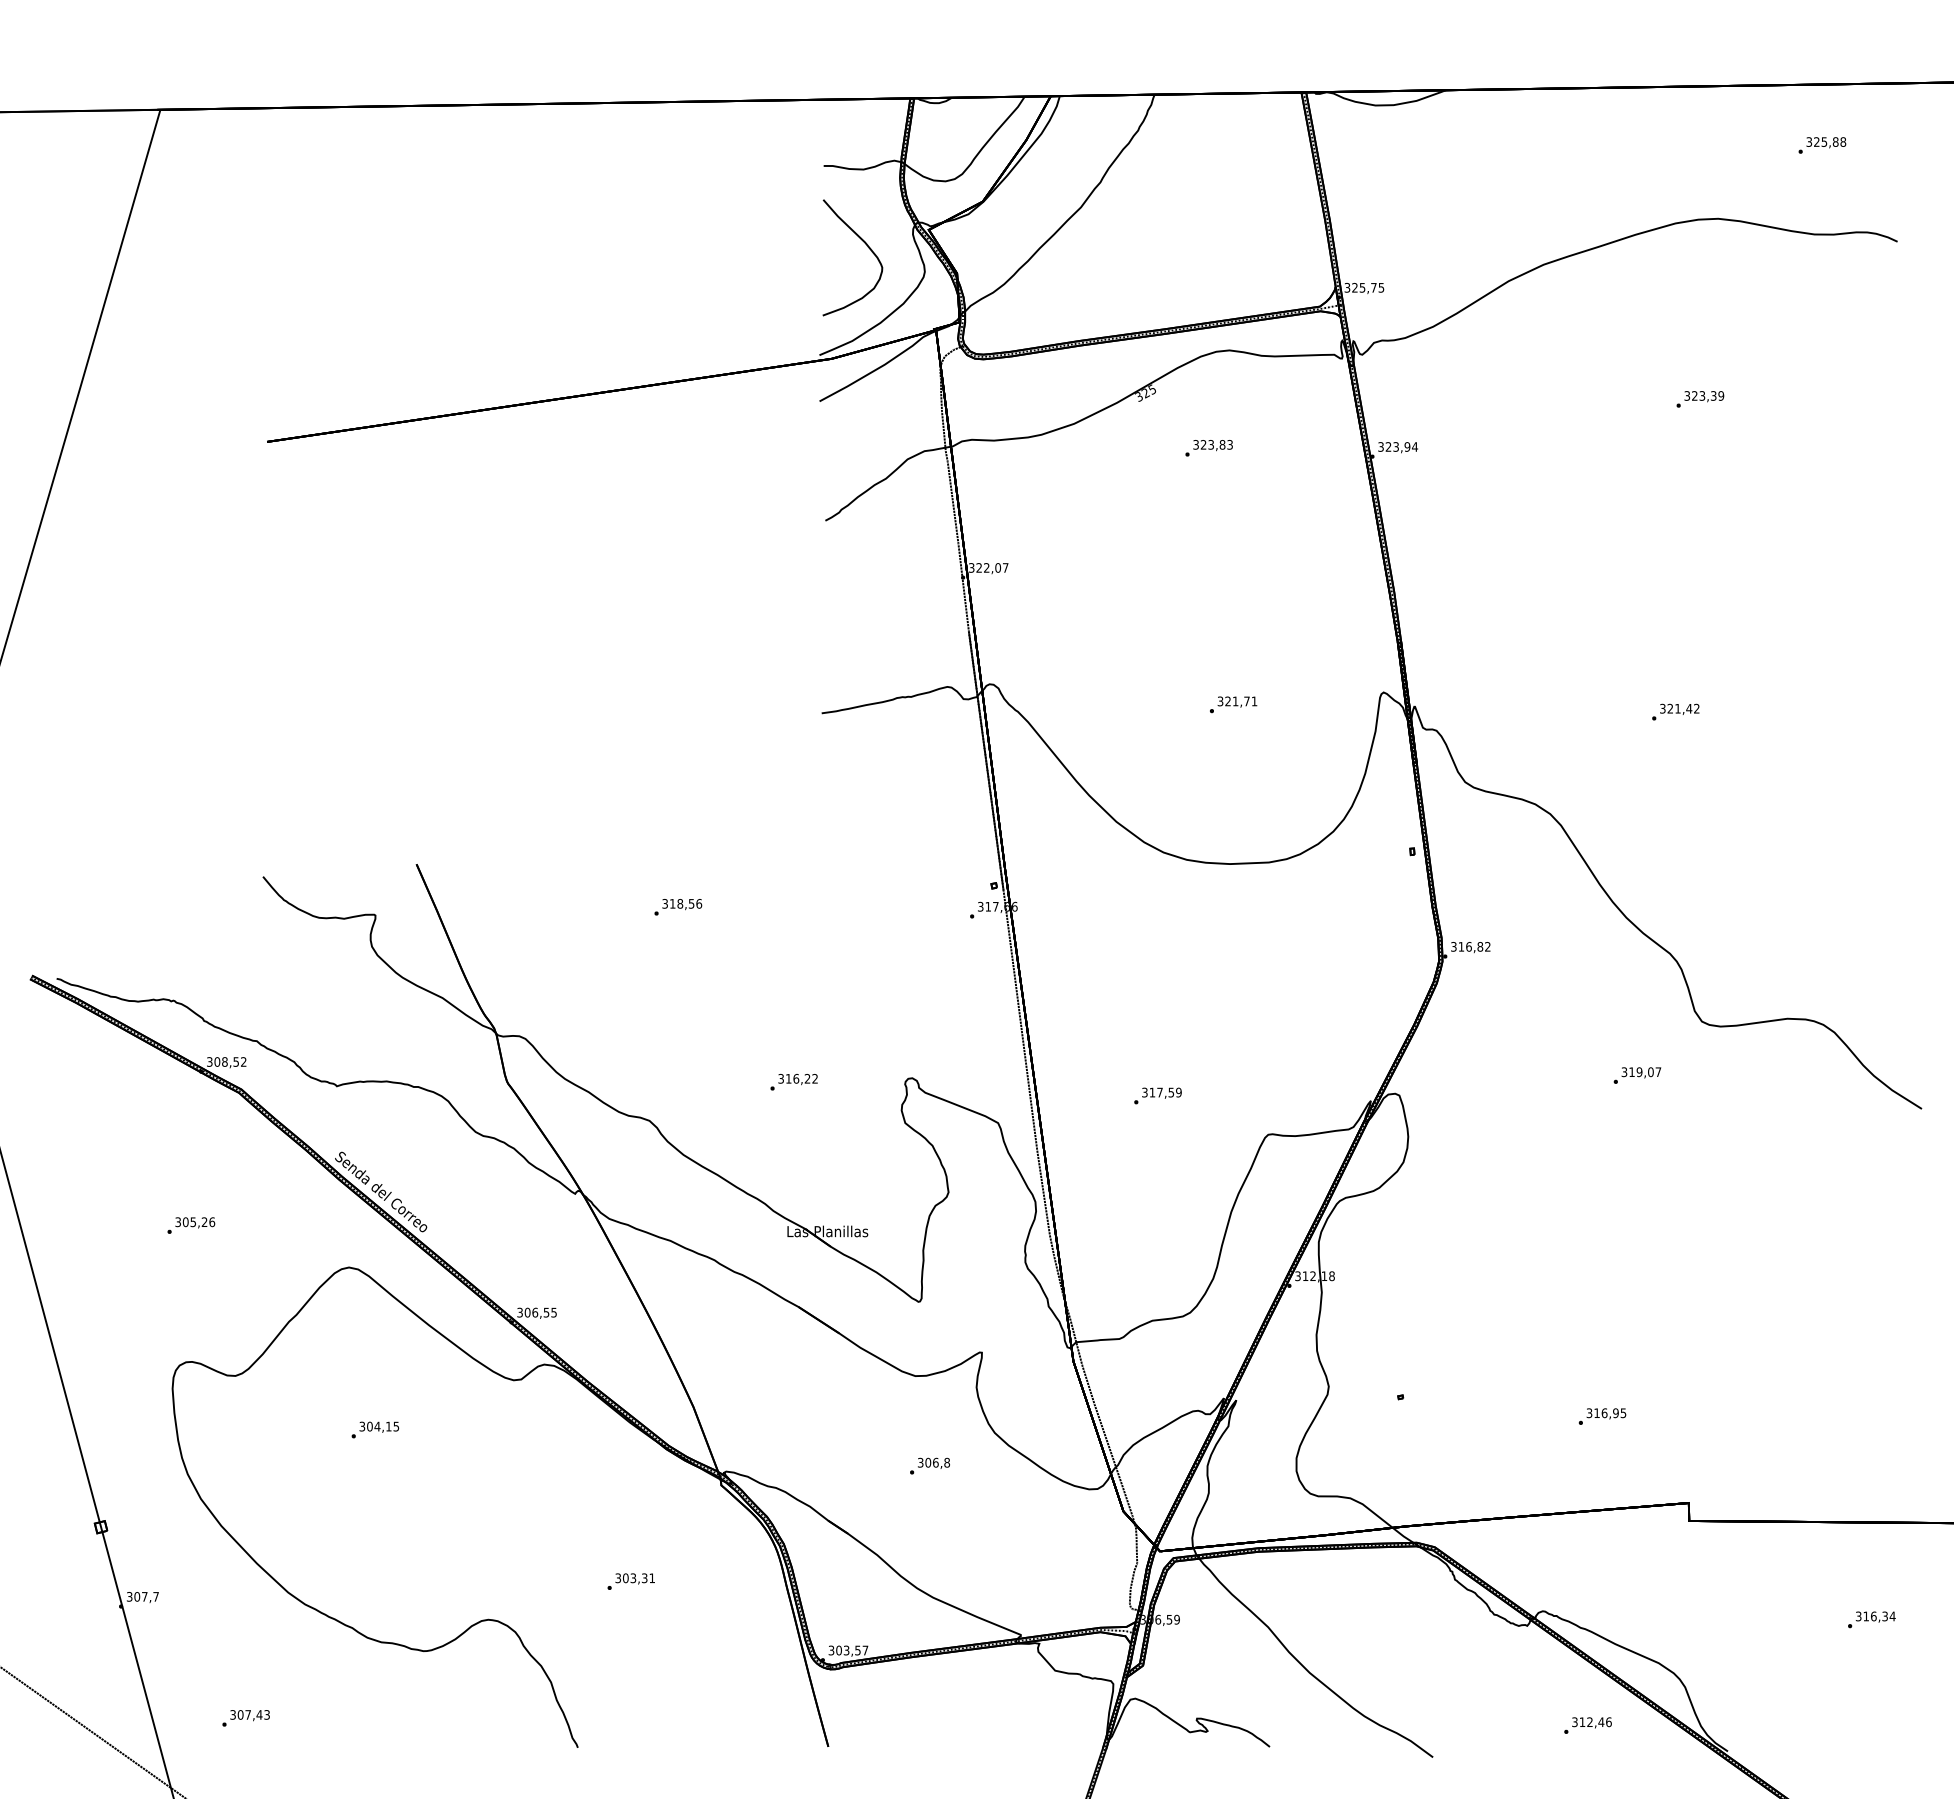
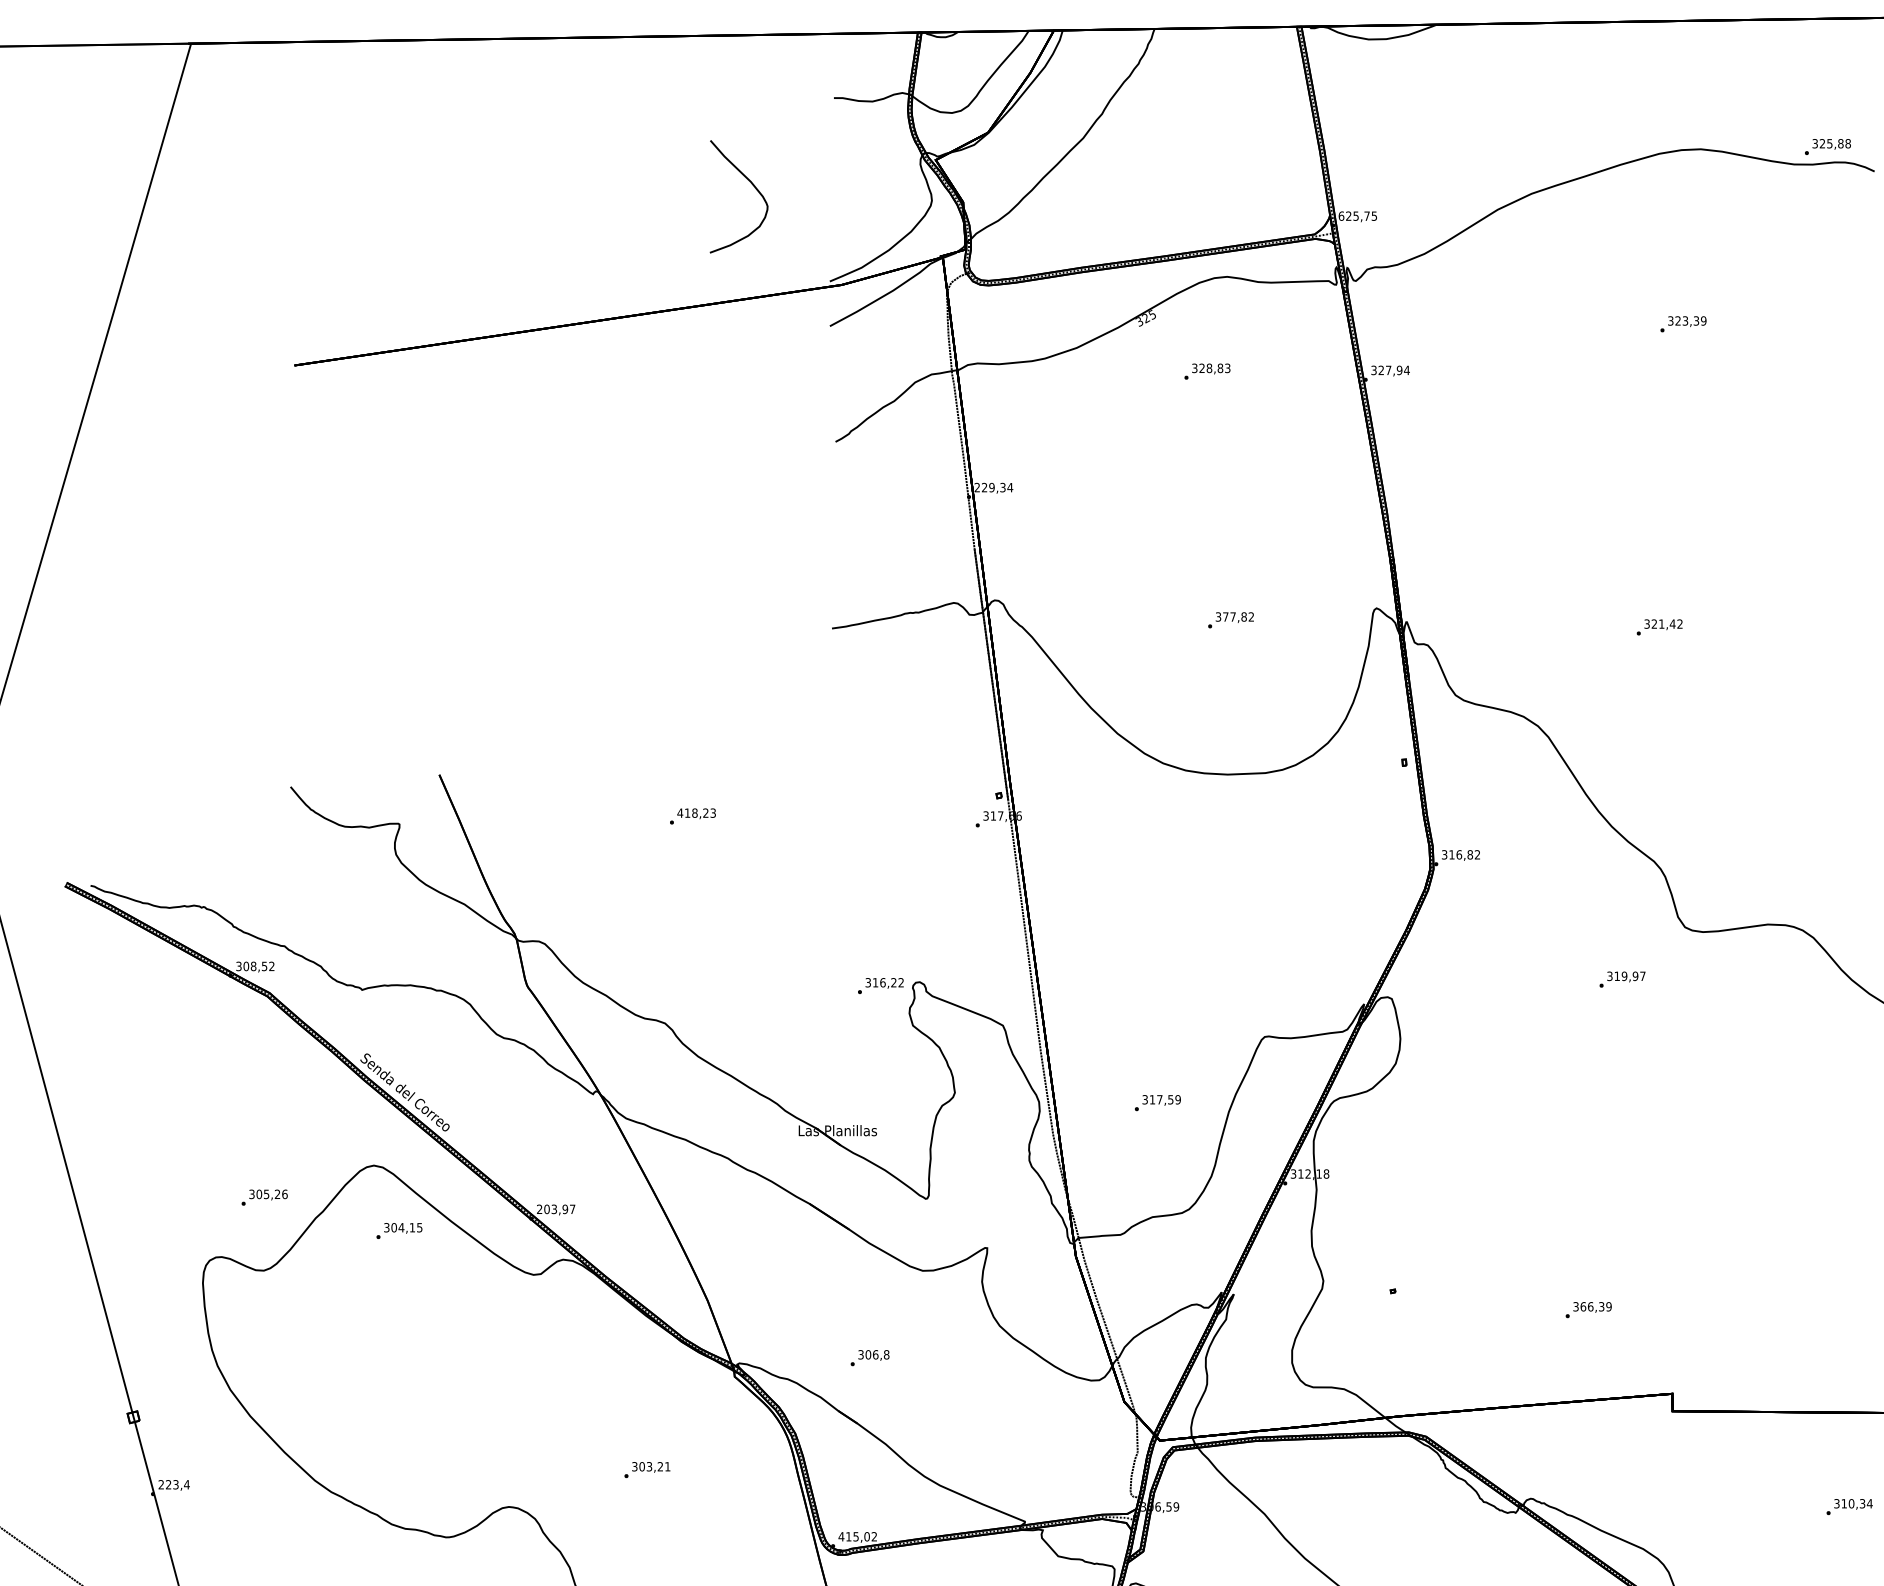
text: (1822, 145) -> (1828, 147), moved
curve: (867, 247) -> (753, 186), moved
text: (1347, 287) -> (1341, 215), 325,75 -> 625,75
text: (1211, 444) -> (1209, 368), 323,83 -> 328,83
text: (1395, 446) -> (1388, 369), 323,94 -> 327,94
text: (988, 567) -> (993, 487), 322,07 -> 229,34
text: (1240, 701) -> (1237, 617), 321,71 -> 377,82
text: (682, 903) -> (697, 812), 318,56 -> 418,23
text: (1650, 1072) -> (1635, 976), 319,07 -> 319,97
text: (793, 1082) -> (880, 986), moved
text: (1157, 1095) -> (1157, 1102), moved
text: (191, 1225) -> (264, 1197), moved
text: (536, 1312) -> (555, 1209), 306,55 -> 203,97
text: (1610, 1413) -> (1596, 1307), 316,95 -> 366,39
text: (375, 1429) -> (399, 1230), moved
text: (929, 1465) -> (869, 1357), moved
text: (644, 1578) -> (660, 1466), 303,31 -> 303,21
text: (142, 1596) -> (173, 1484), 307,7 -> 223,4
text: (1873, 1615) -> (1851, 1502), 316,34 -> 310,34
text: (848, 1650) -> (857, 1536), 303,57 -> 415,02

